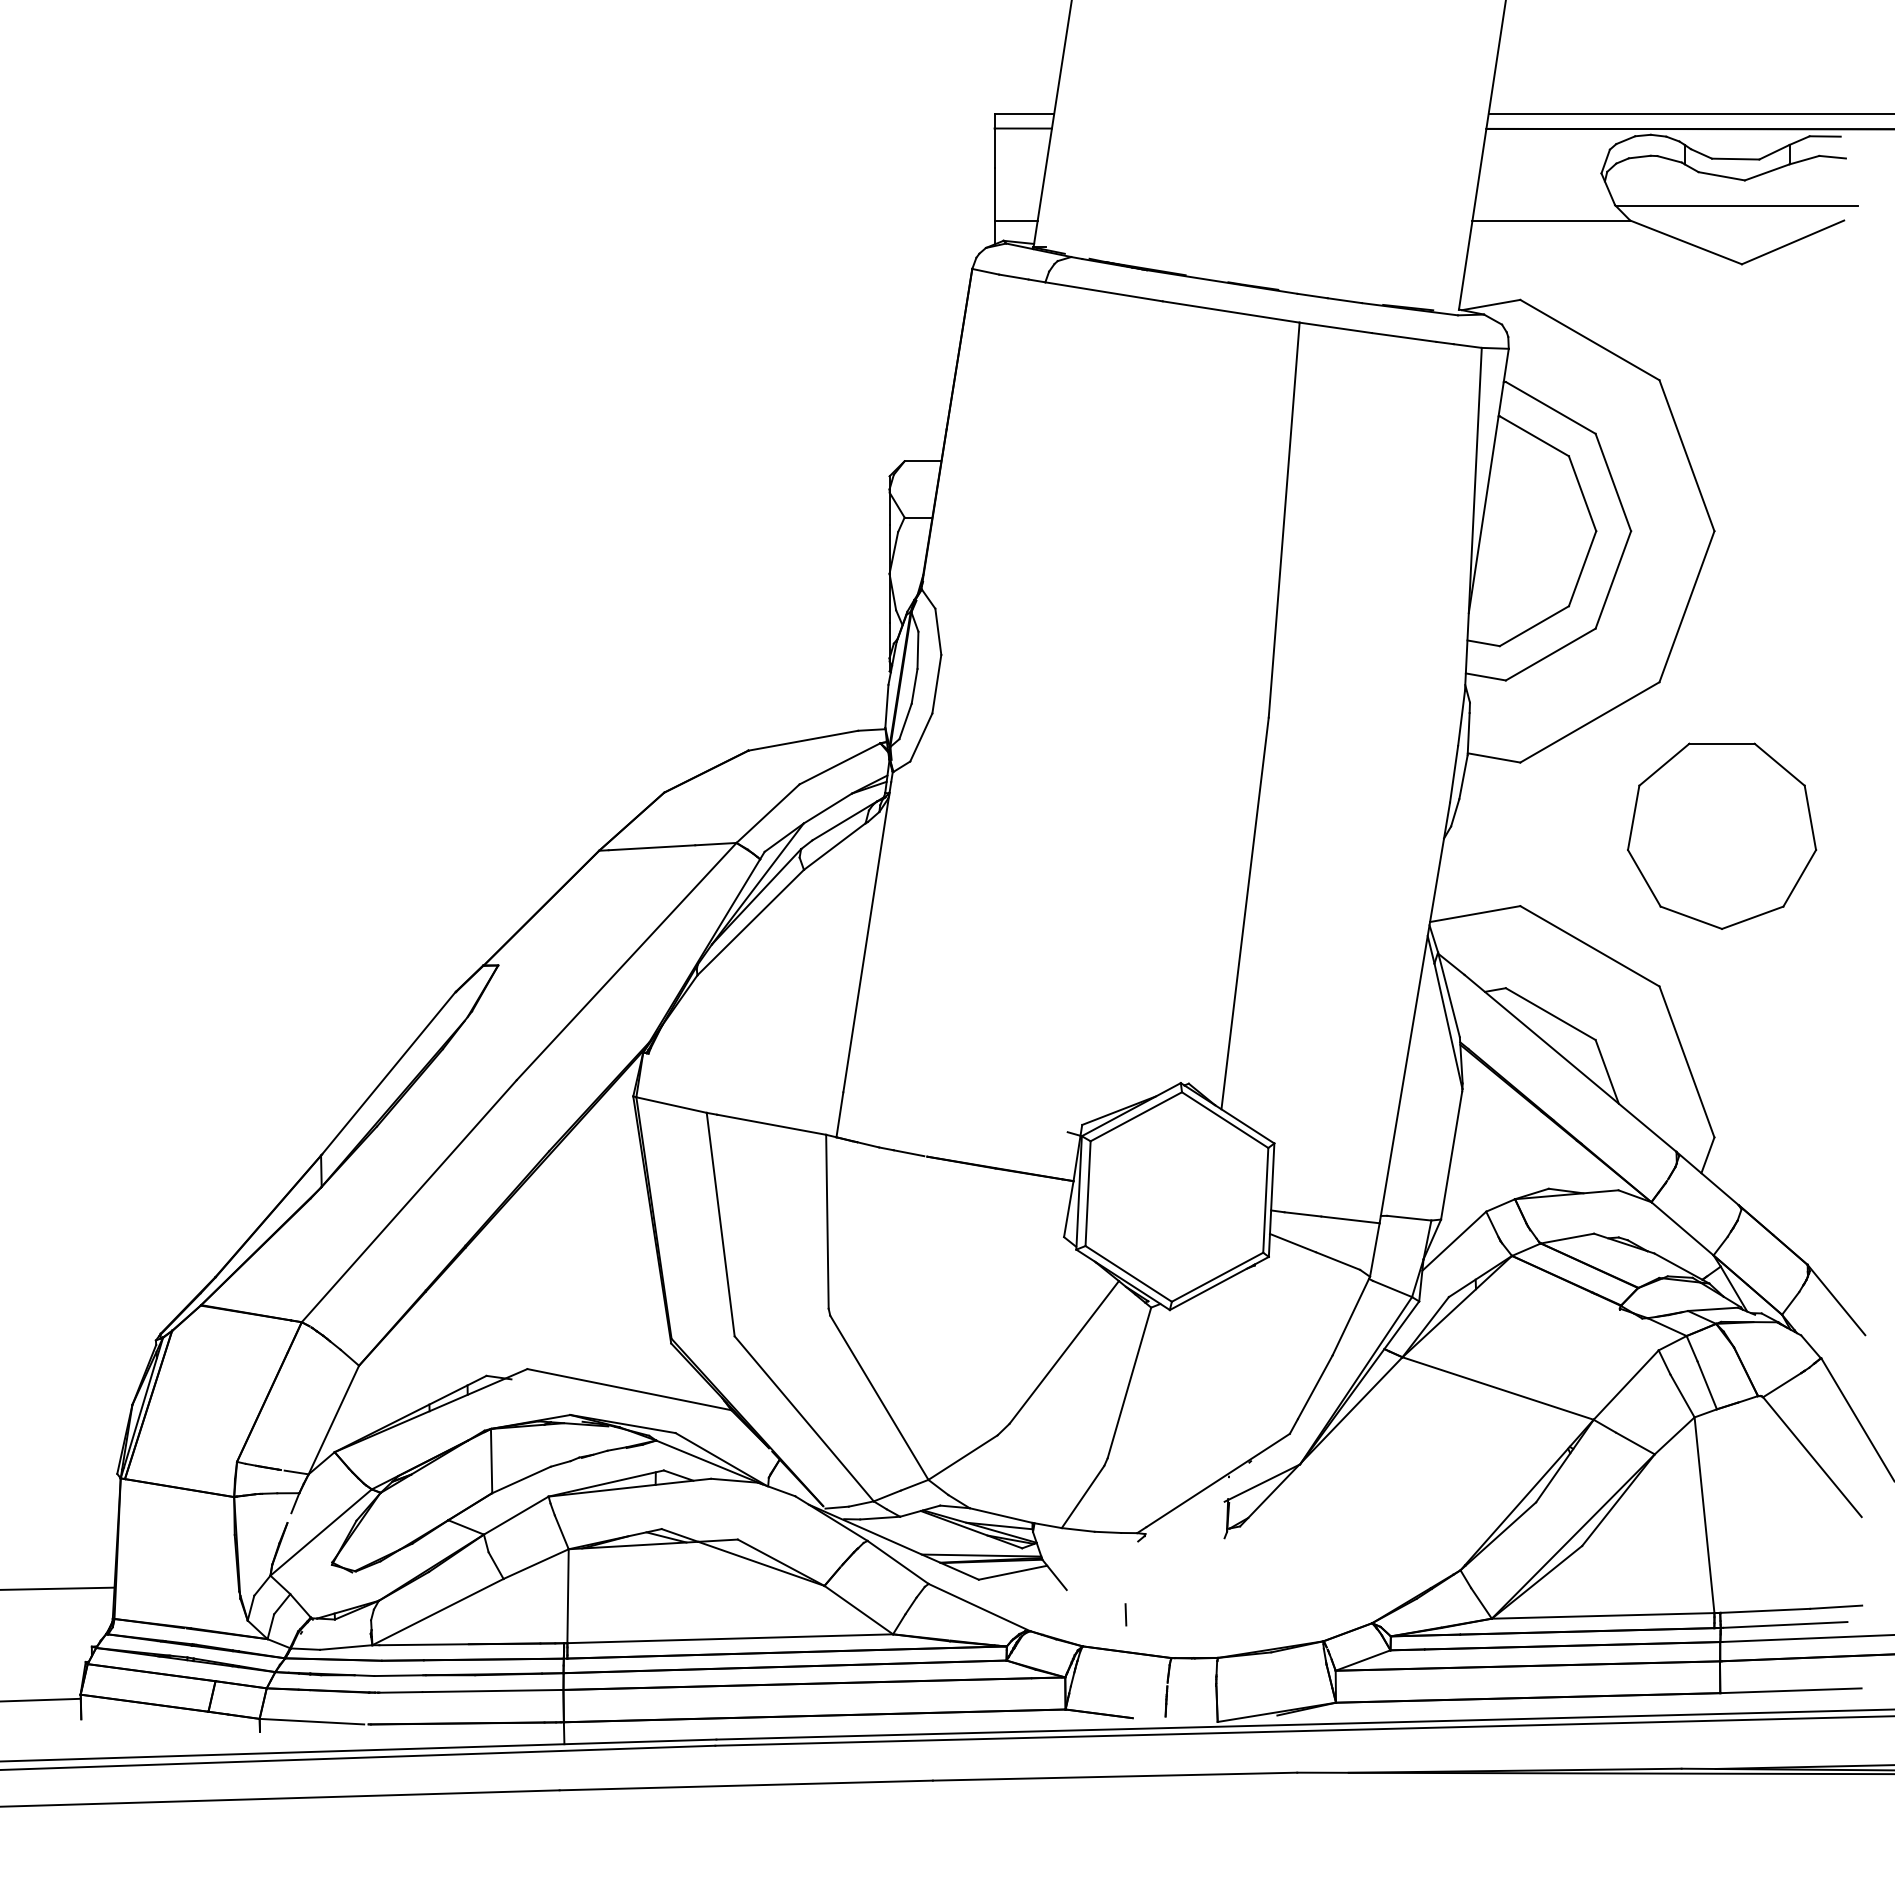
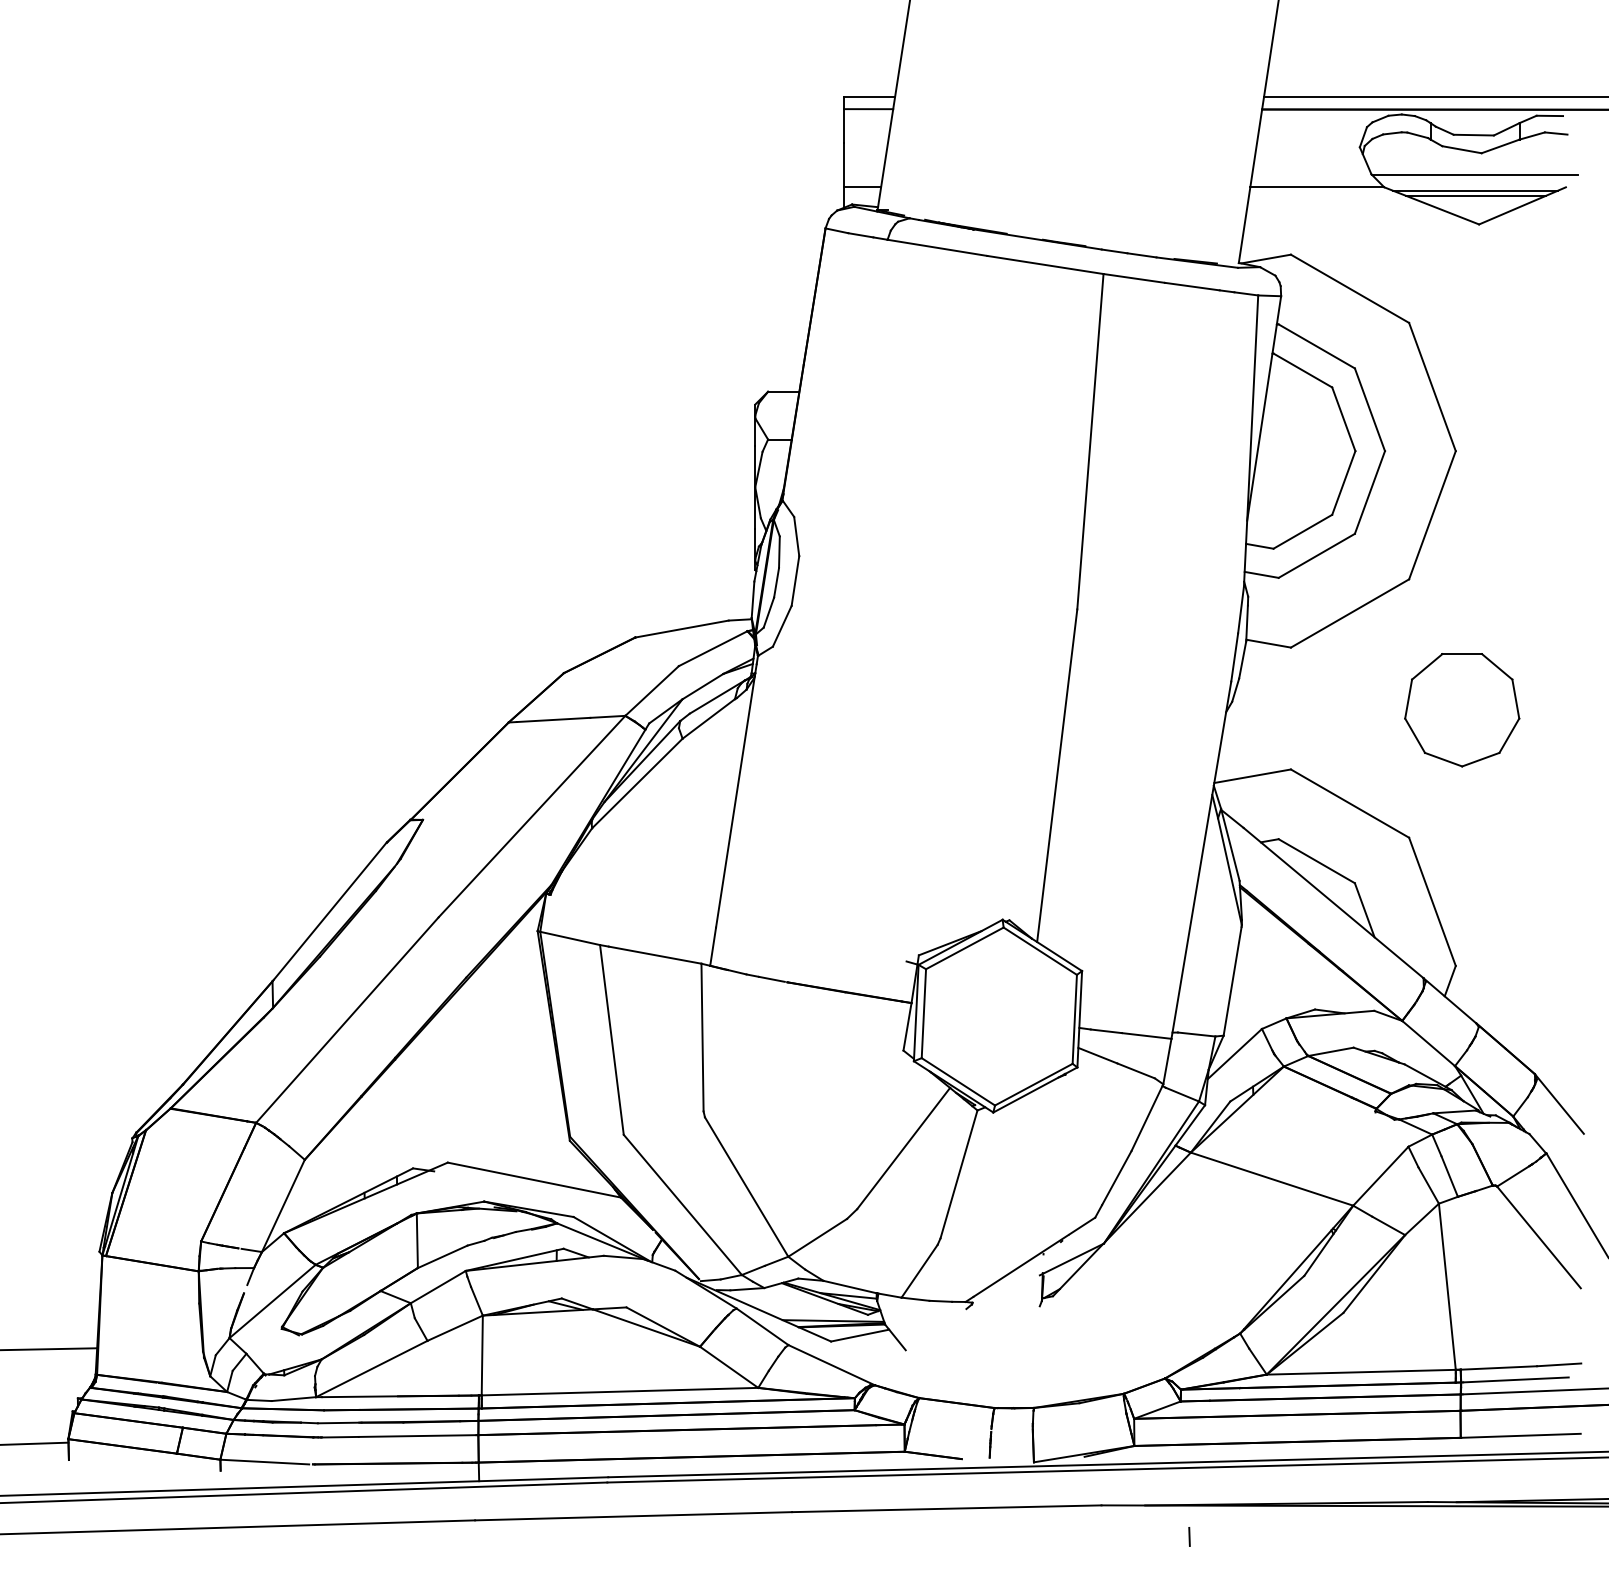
line: (1737, 224) -> (1475, 190), added
line: (1737, 230) -> (1475, 195), added
part: (1721, 836) -> (1461, 710), size x0.71
line: (1125, 1614) -> (1189, 1536), moved

